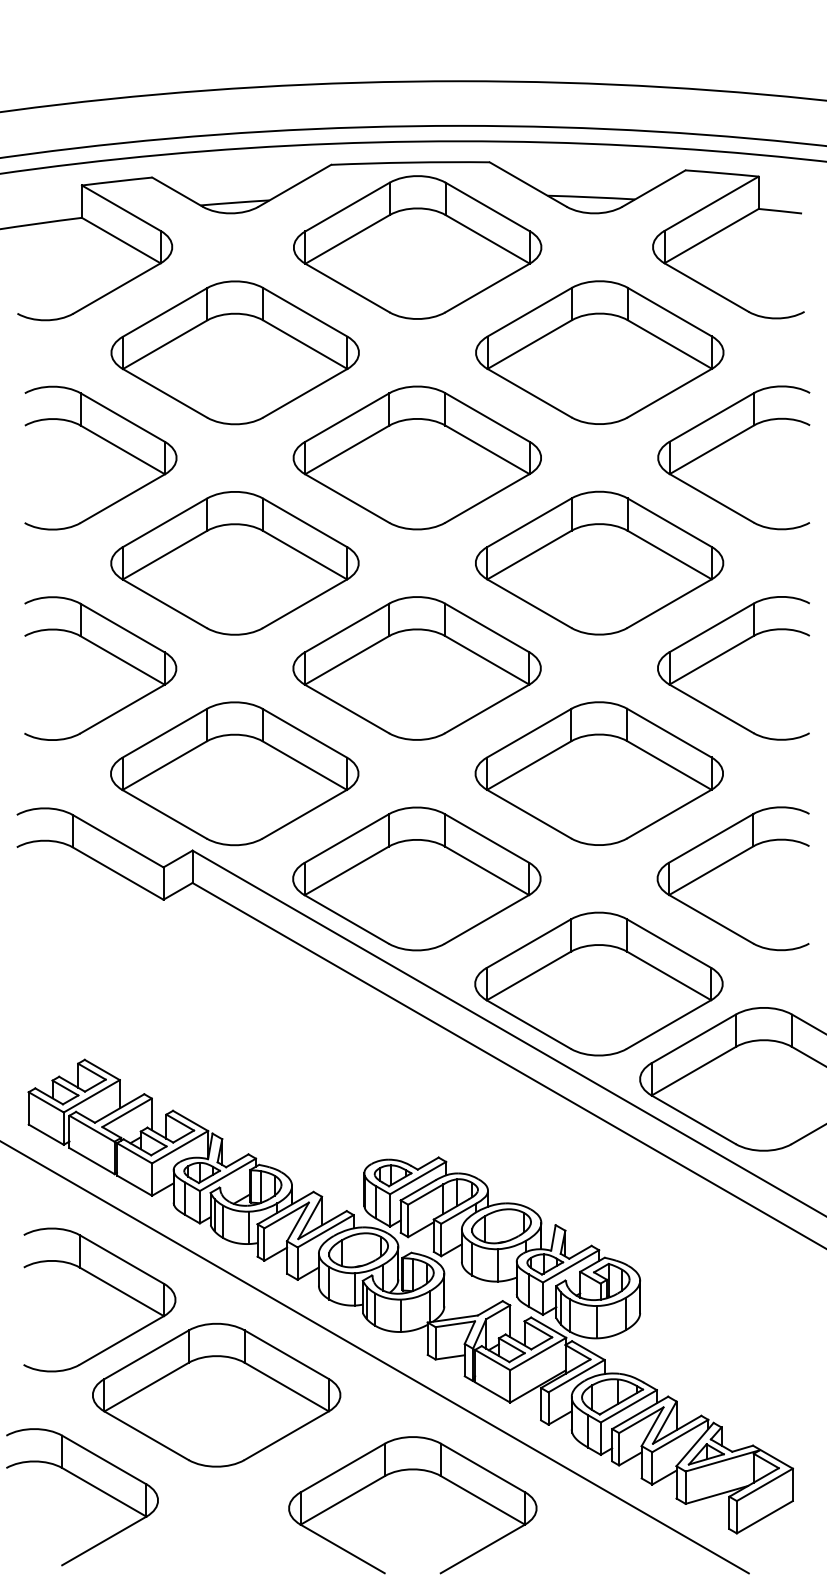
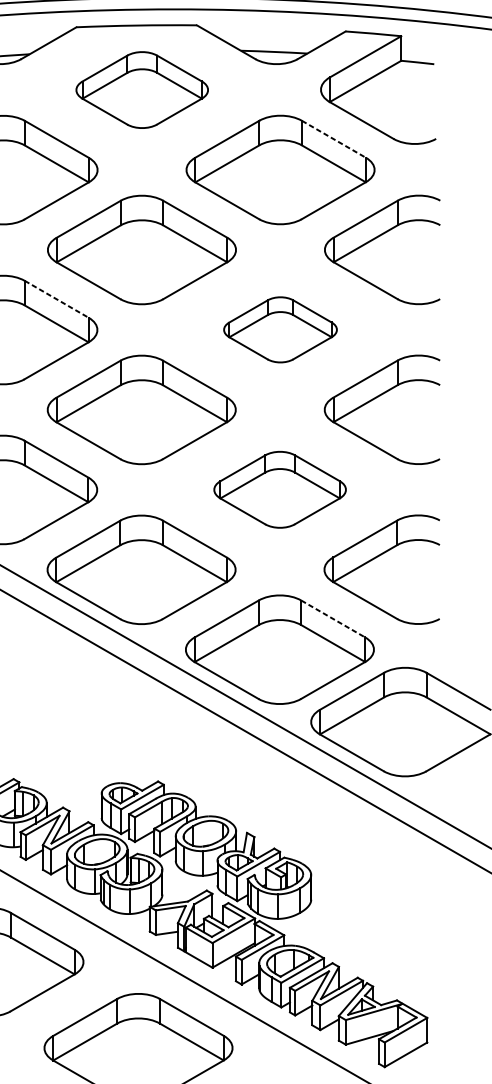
part: (417, 247) -> (142, 90), size x0.7
line: (669, 312) -> (333, 139), solid -> dashed
line: (305, 522) -> (56, 299), solid -> dashed
part: (599, 562) -> (280, 329), size x0.6
part: (598, 773) -> (279, 489), size x0.7
line: (669, 943) -> (333, 618), solid -> dashed

